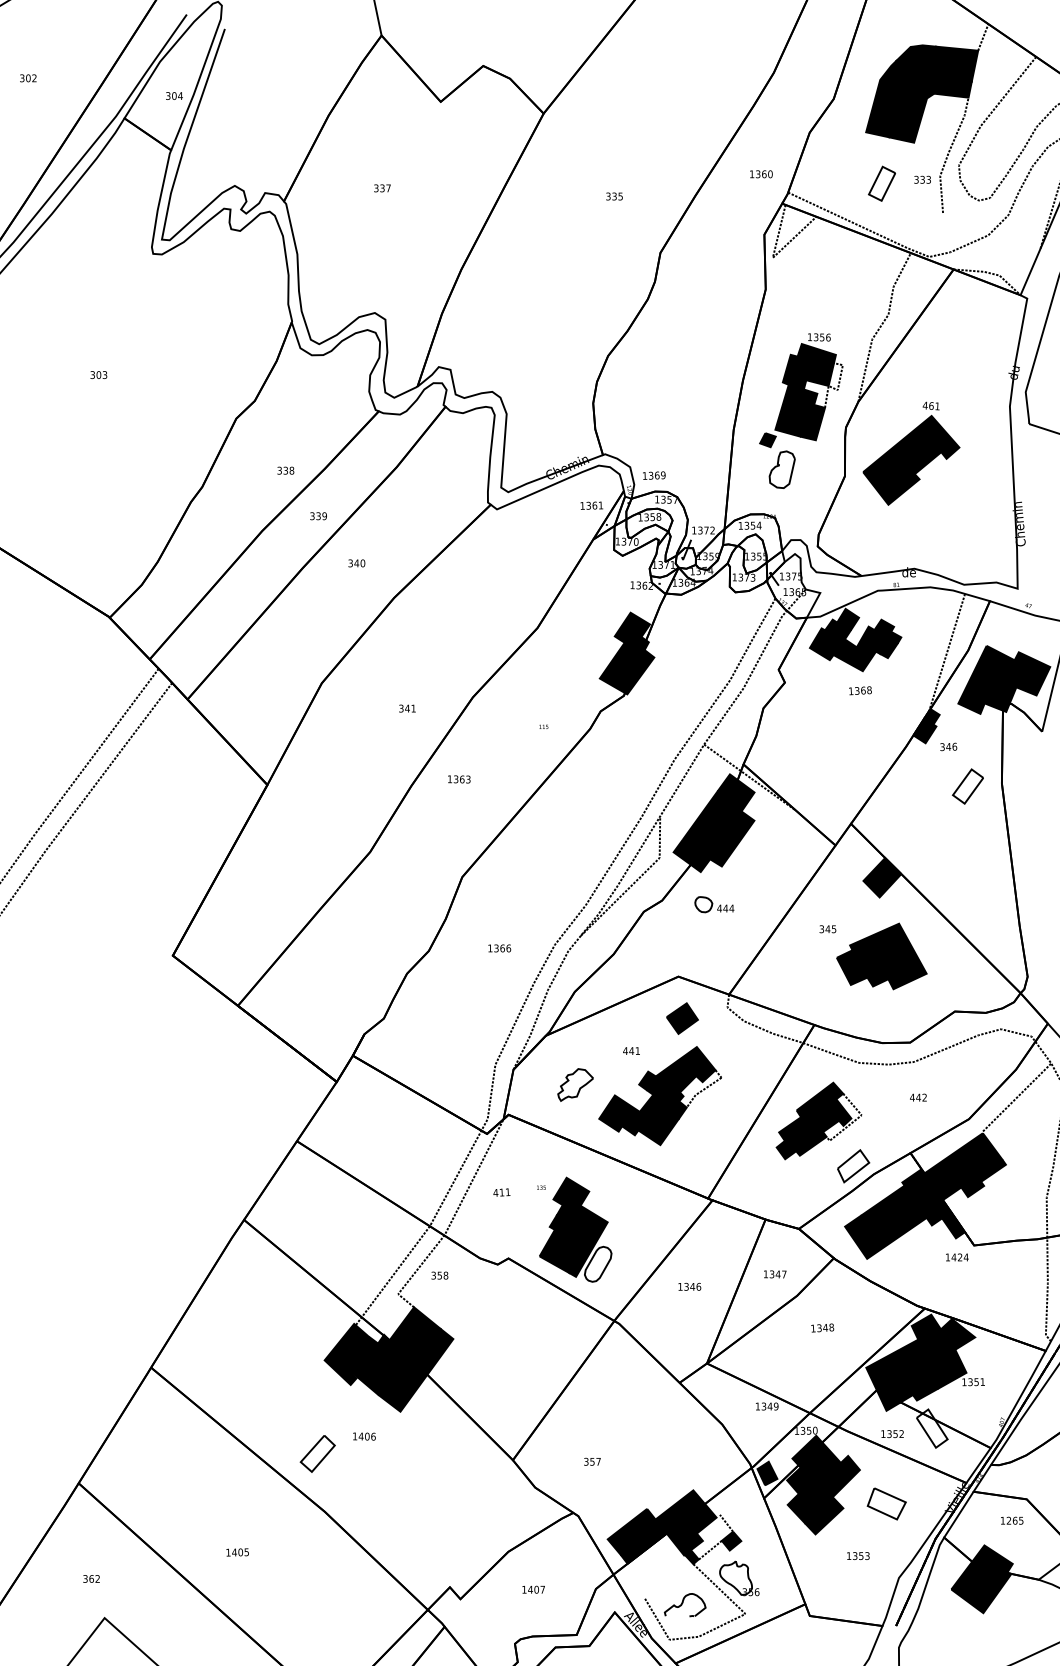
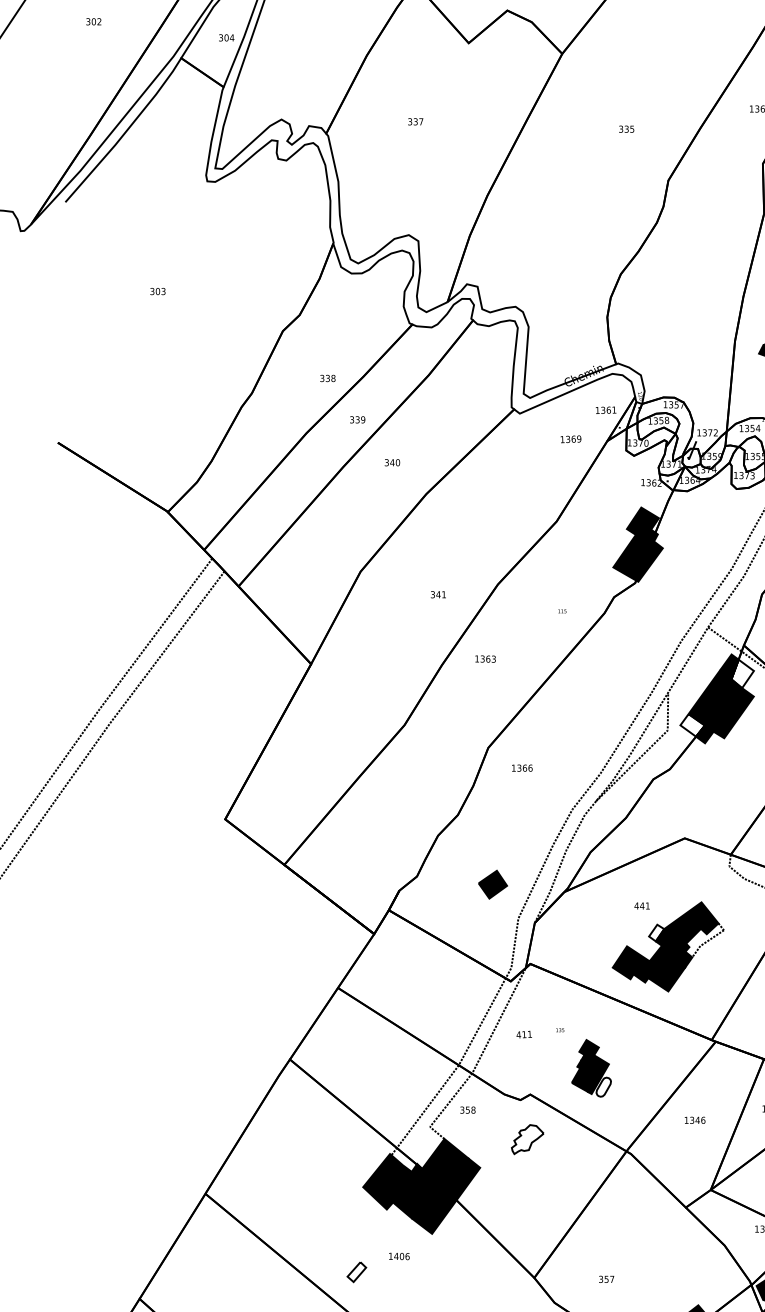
text: (654, 475) -> (571, 439), moved
fill: (741, 795) -> (742, 673), removed
fill: (686, 851) -> (692, 724), removed
part: (714, 904) -> (717, 772), removed
text: (499, 948) -> (522, 768), moved
part: (682, 1018) -> (493, 884), moved
fill: (647, 1080) -> (656, 932), removed
part: (575, 1084) -> (527, 1139), moved
part: (575, 1229) -> (591, 1068), size x0.6
part: (317, 1453) -> (356, 1271), size x0.6

